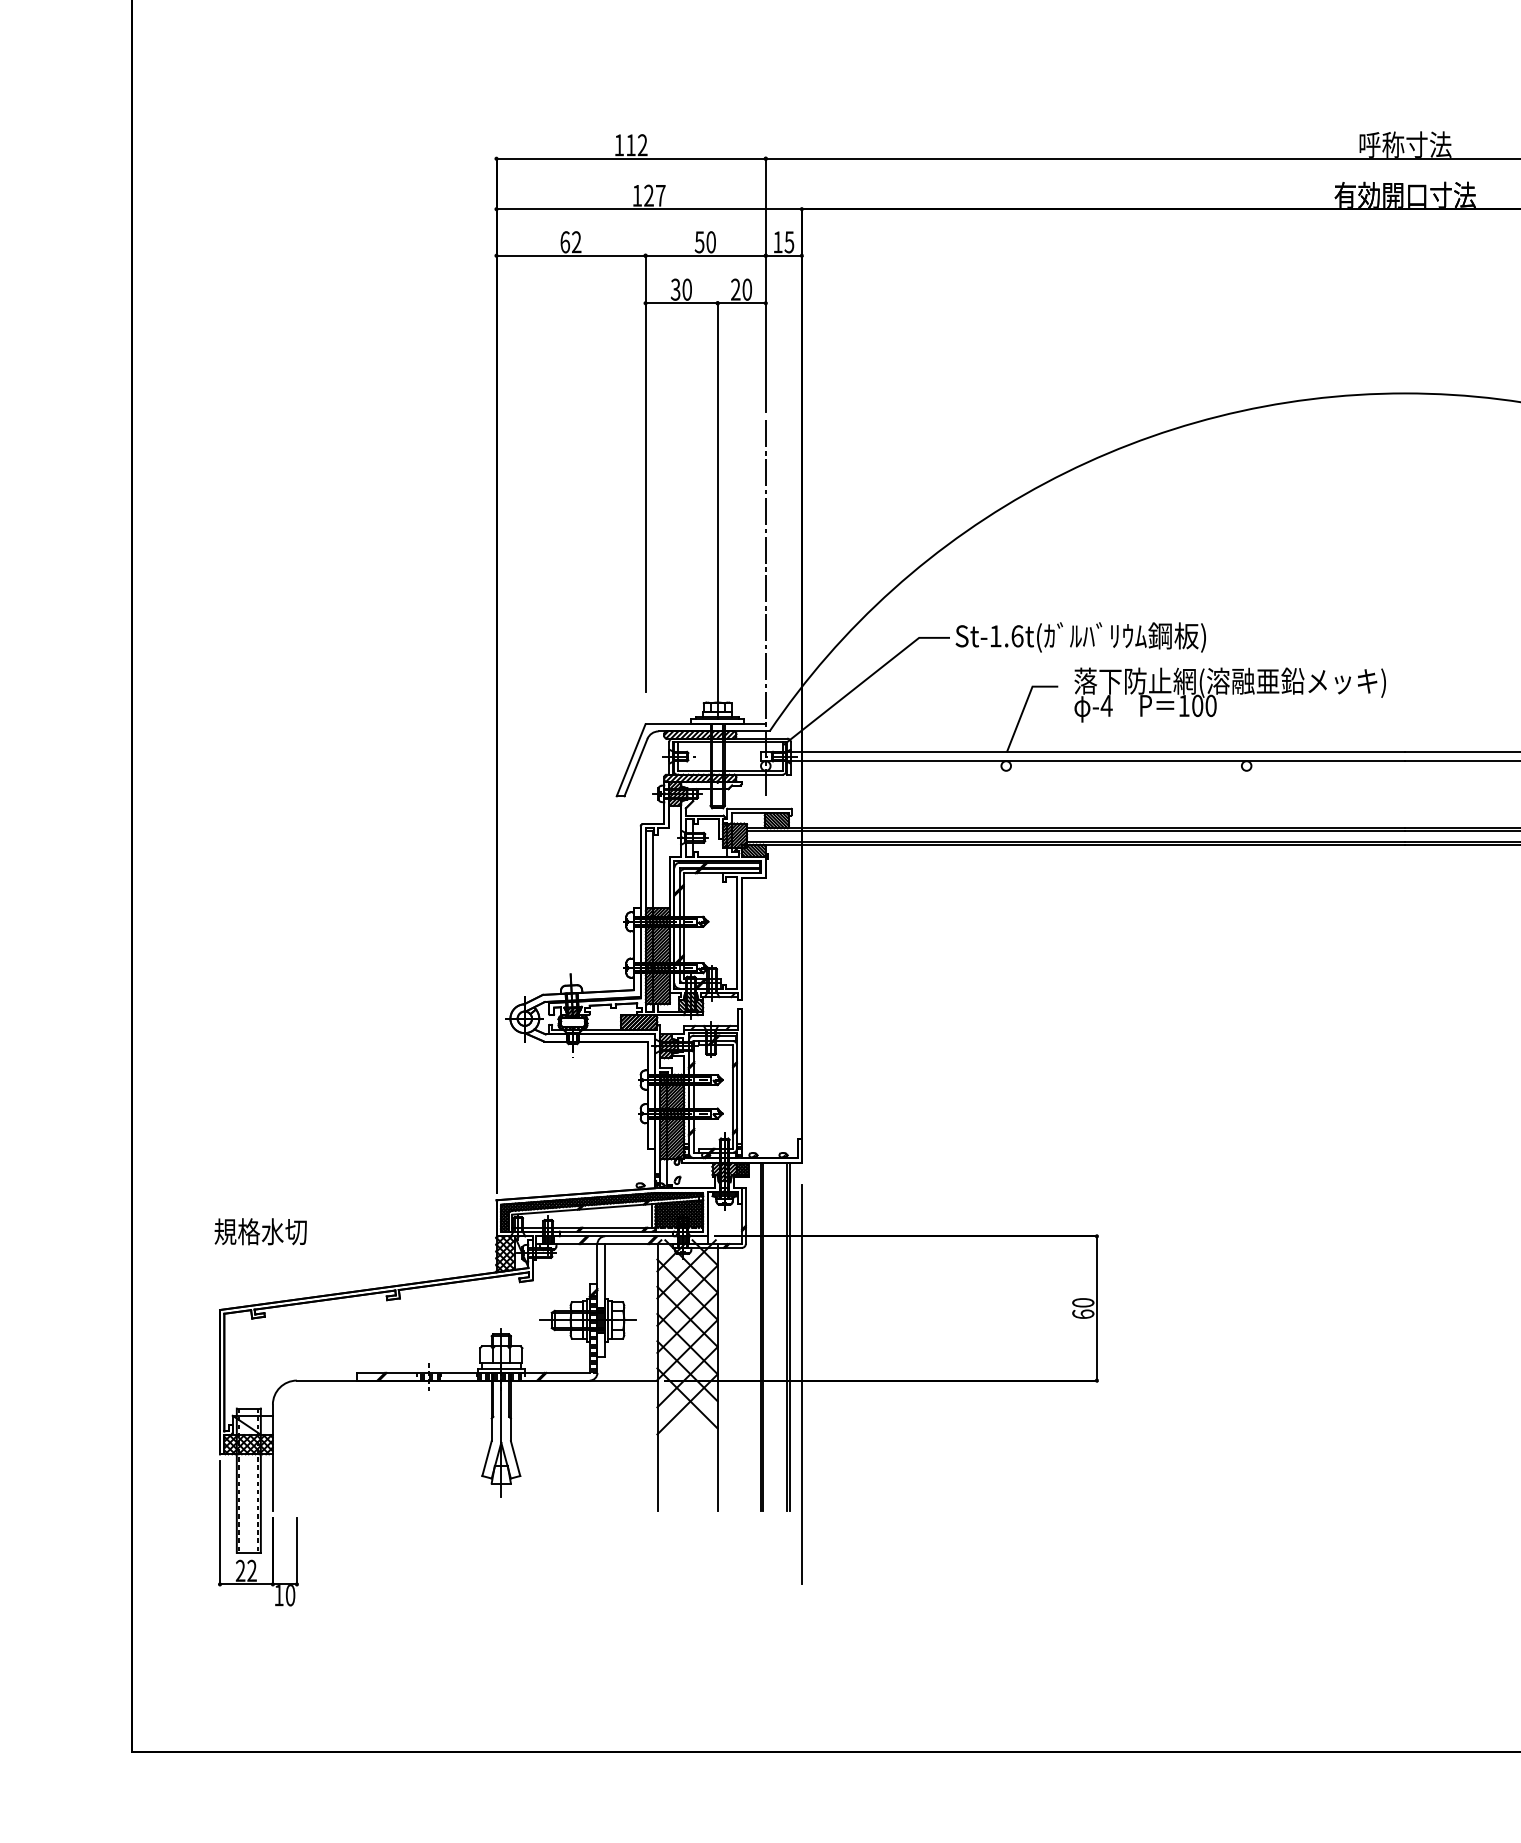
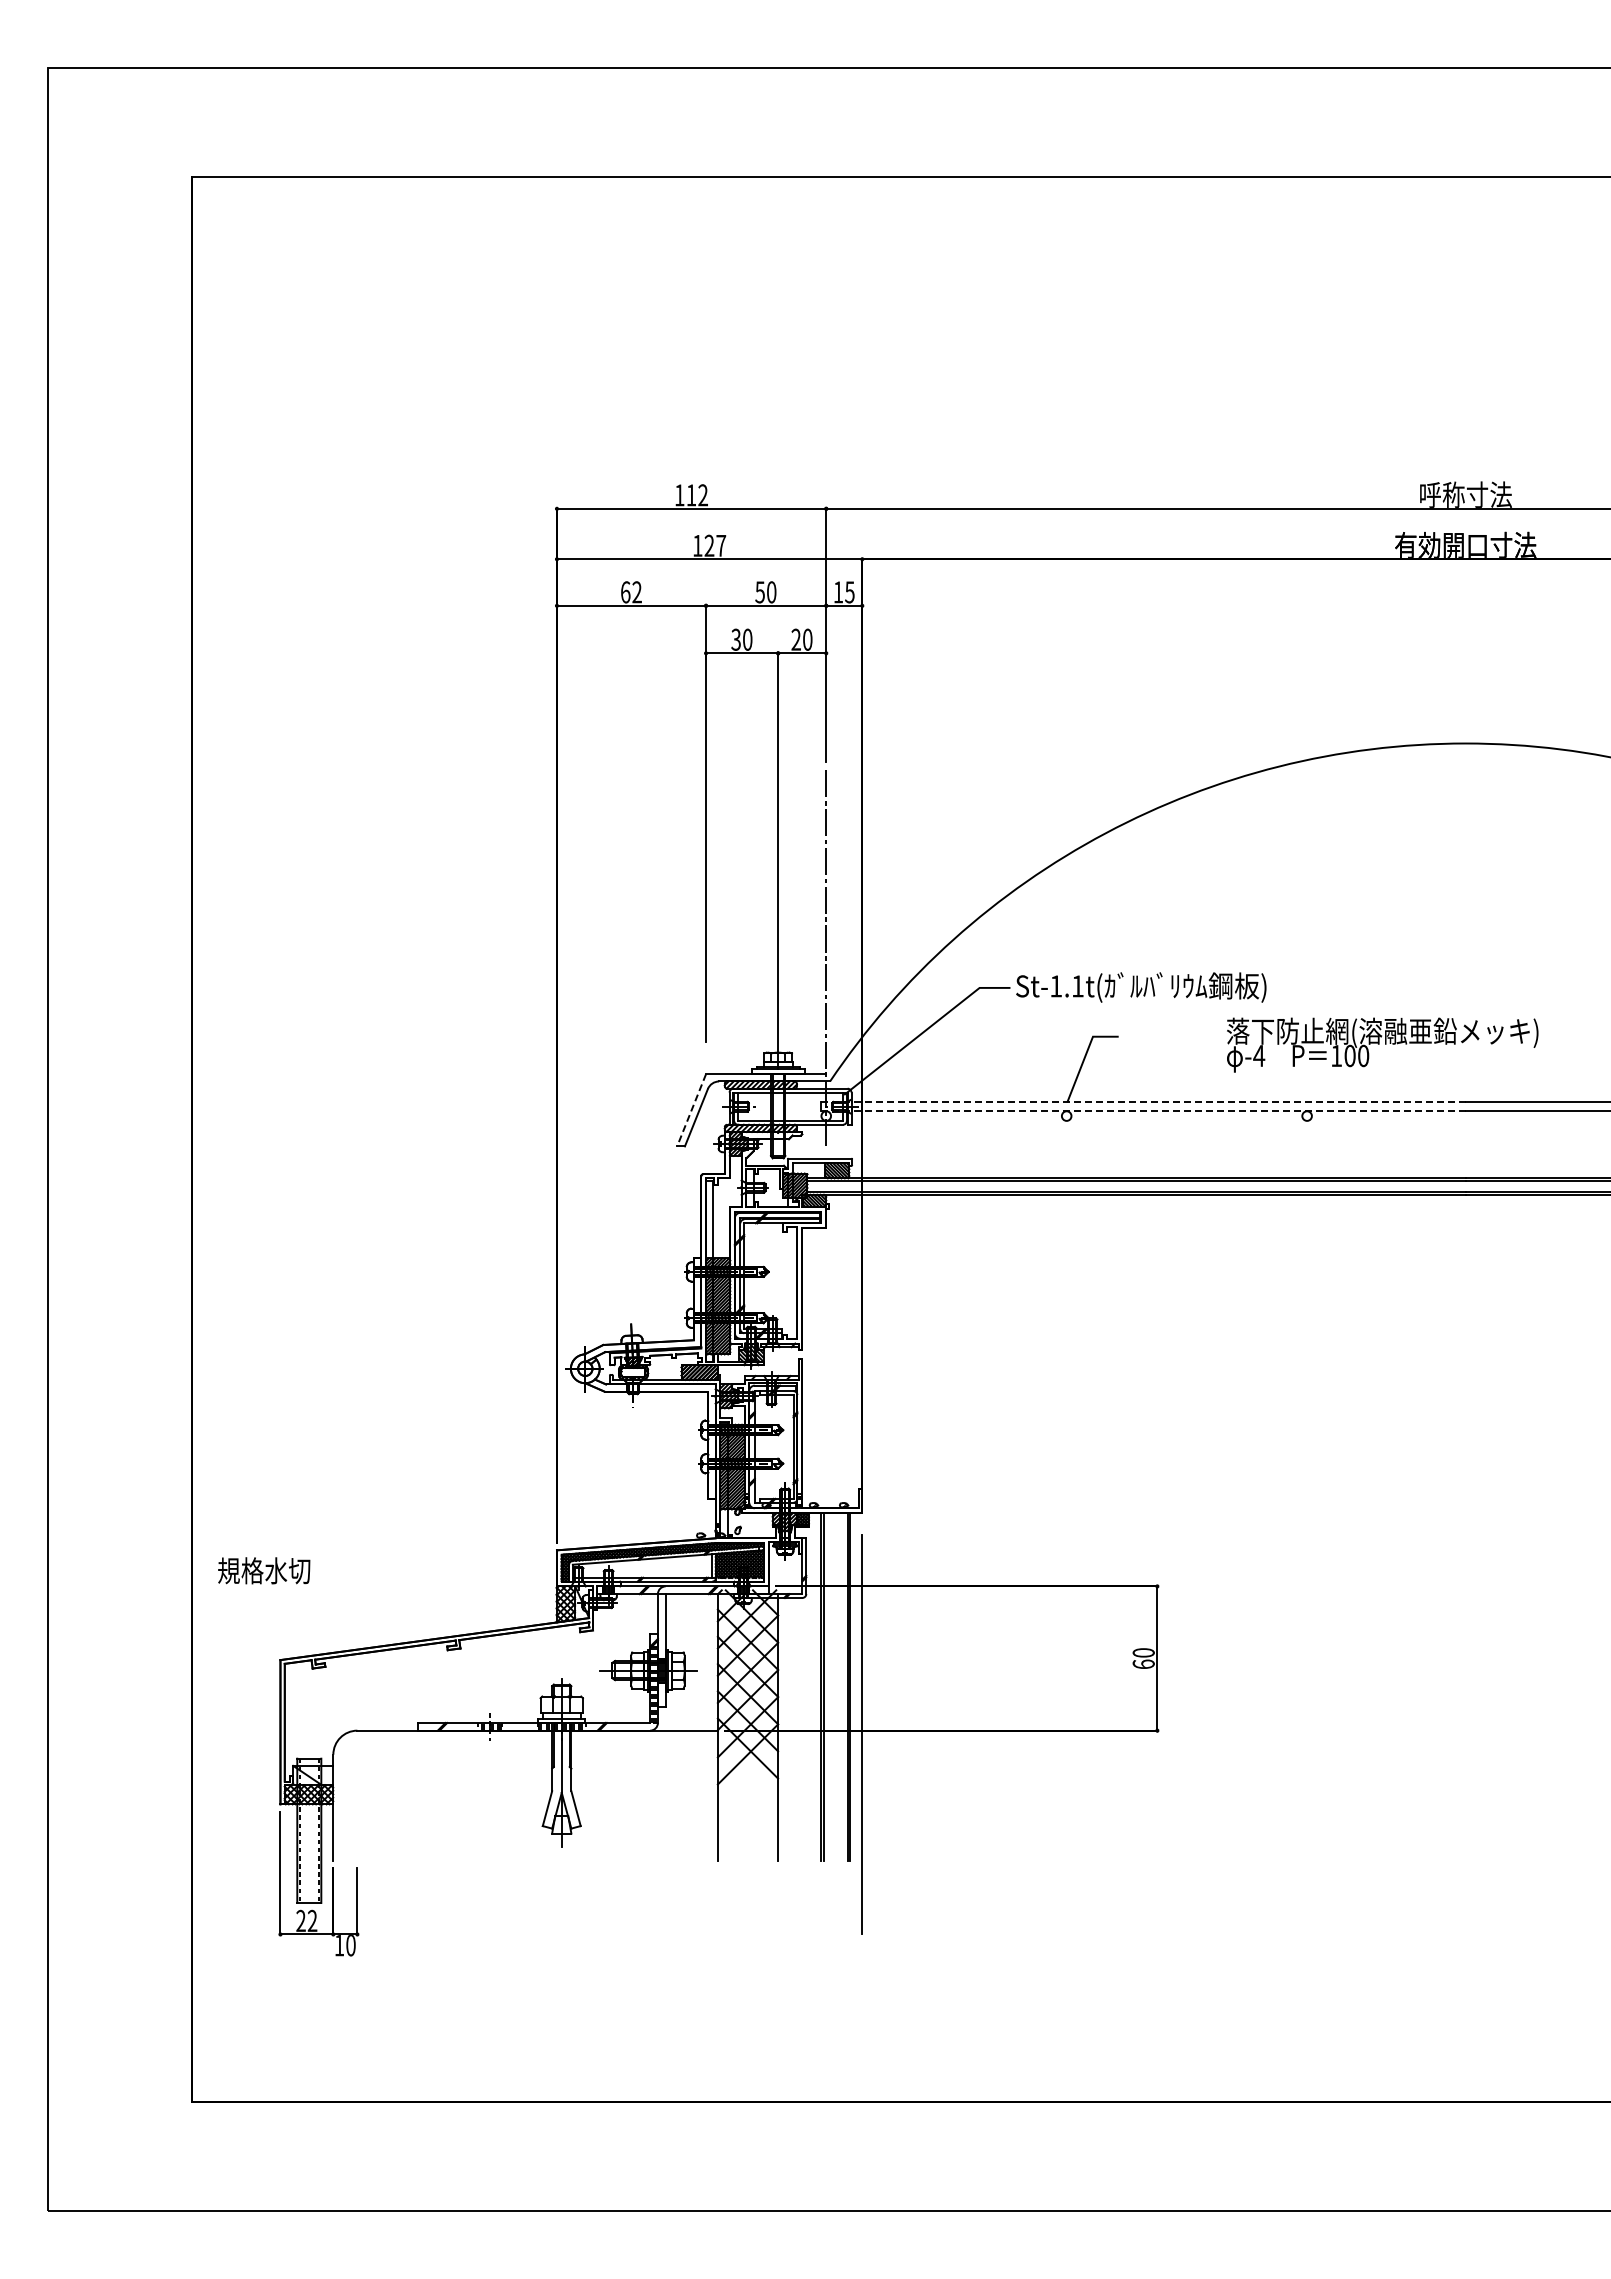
text: (1017, 636) -> (1077, 986), St-1.6t( -> St-1.1t(
text: (1230, 694) -> (1382, 1044), moved
line: (1084, 751) -> (1144, 1101), solid -> dashed
line: (631, 760) -> (691, 1110), solid -> dashed
line: (1084, 761) -> (1144, 1111), solid -> dashed
text: (261, 1231) -> (264, 1570), moved

